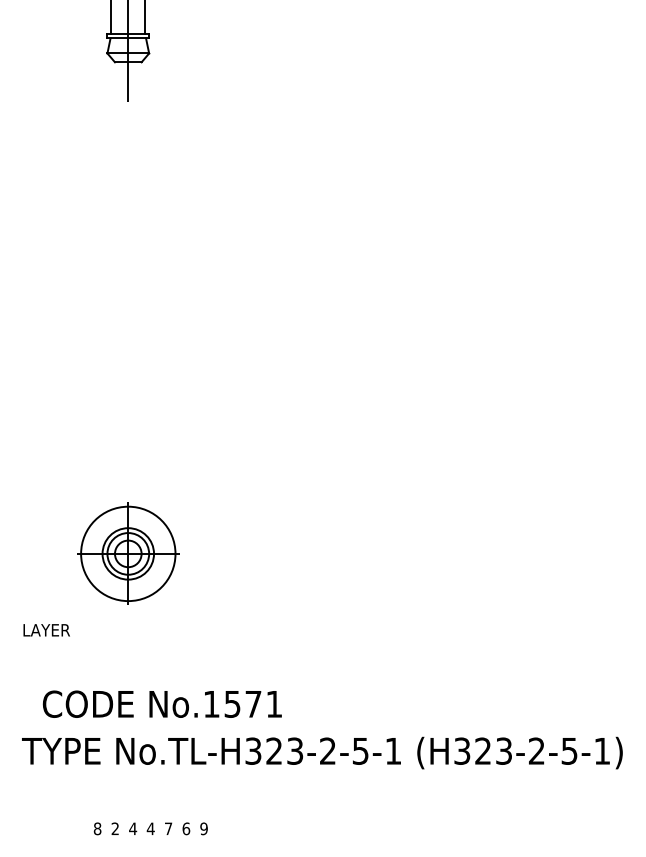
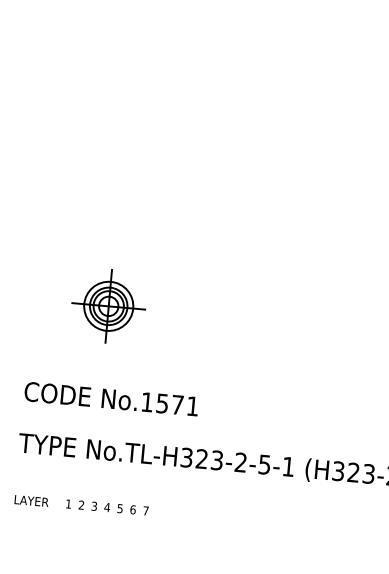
circle: (128, 553) -> (108, 306), size x0.71
text: (46, 630) -> (31, 501), moved
text: (161, 703) -> (110, 398), moved
text: (97, 828) -> (68, 503), 8 -> 1
text: (133, 828) -> (94, 506), 4 -> 3
text: (168, 828) -> (120, 508), 7 -> 5
text: (203, 828) -> (145, 510), 9 -> 7

